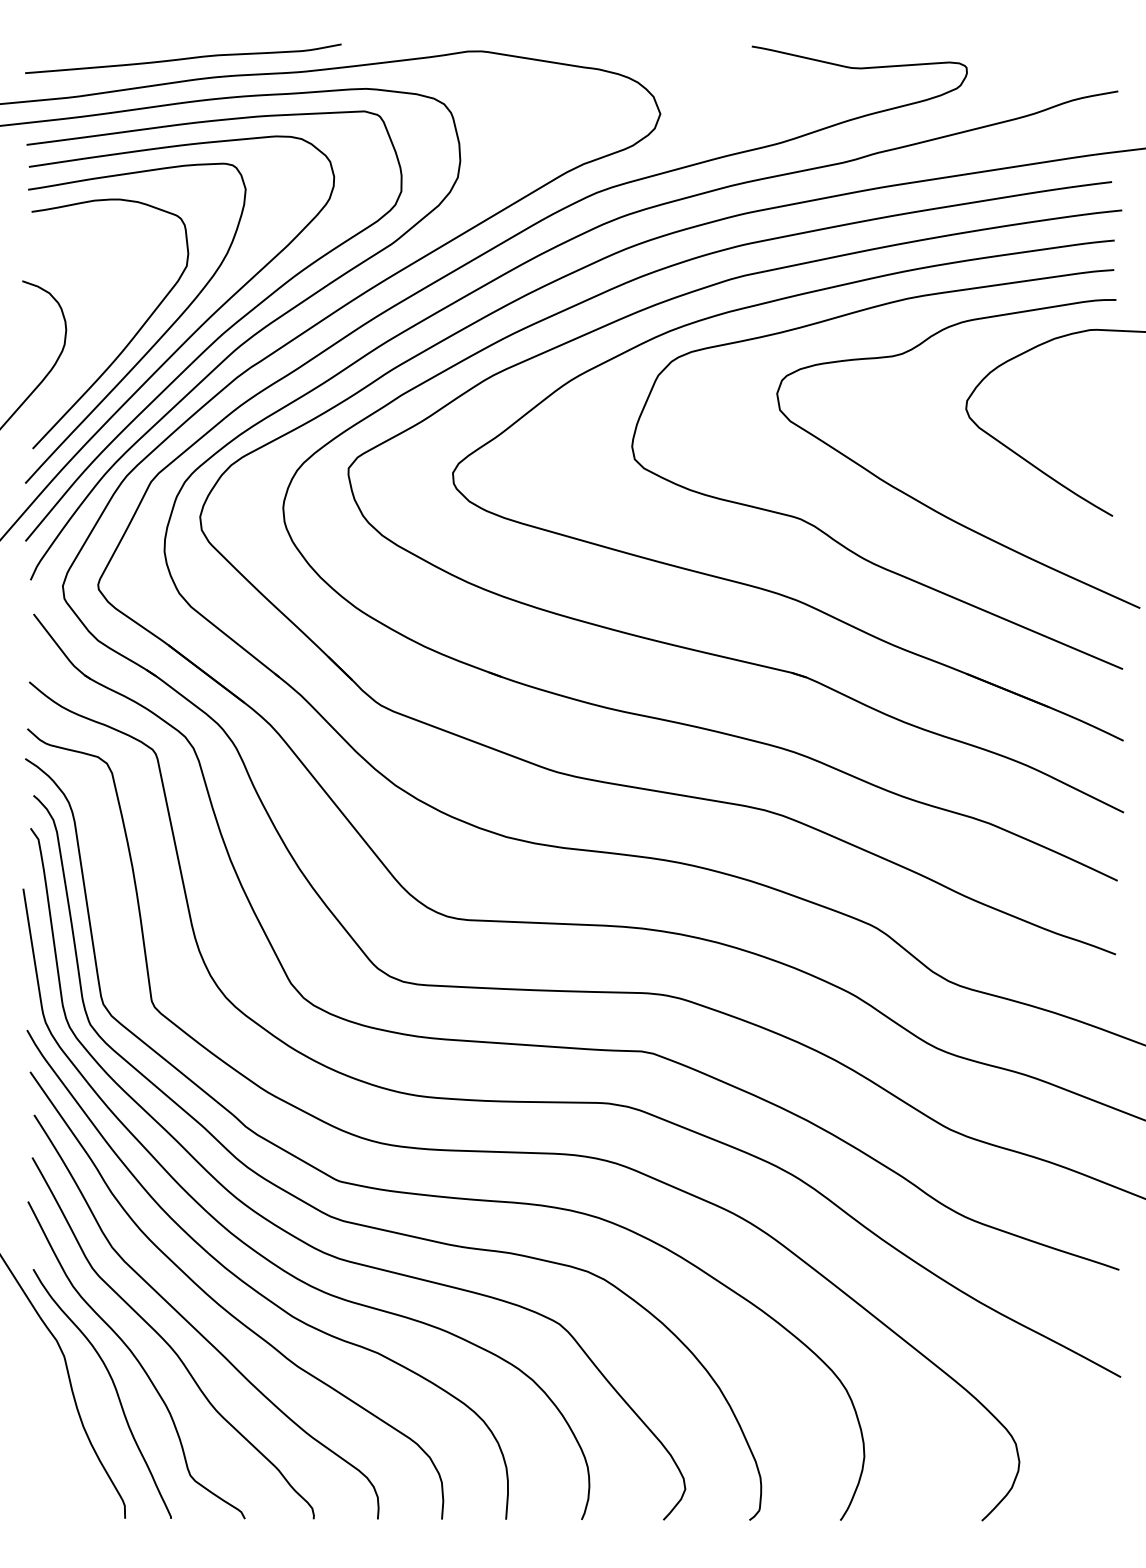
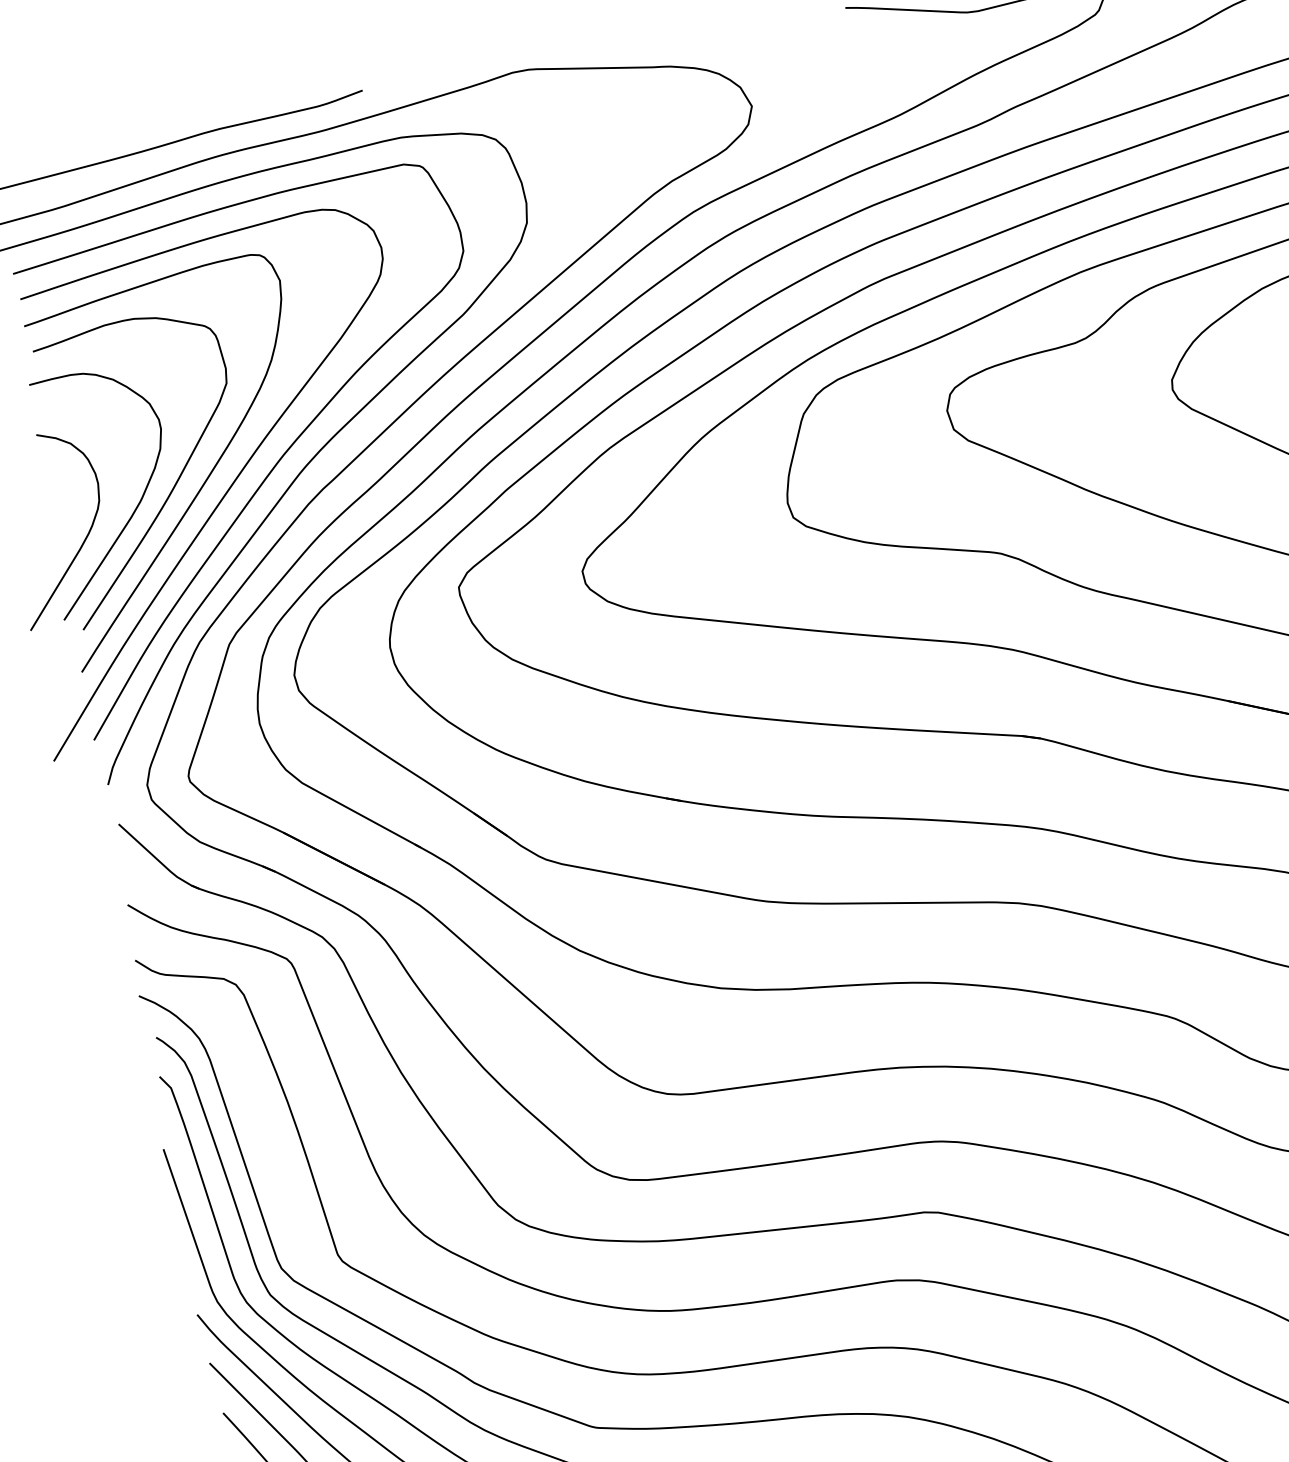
curve: (92, 356) -> (134, 509), added

